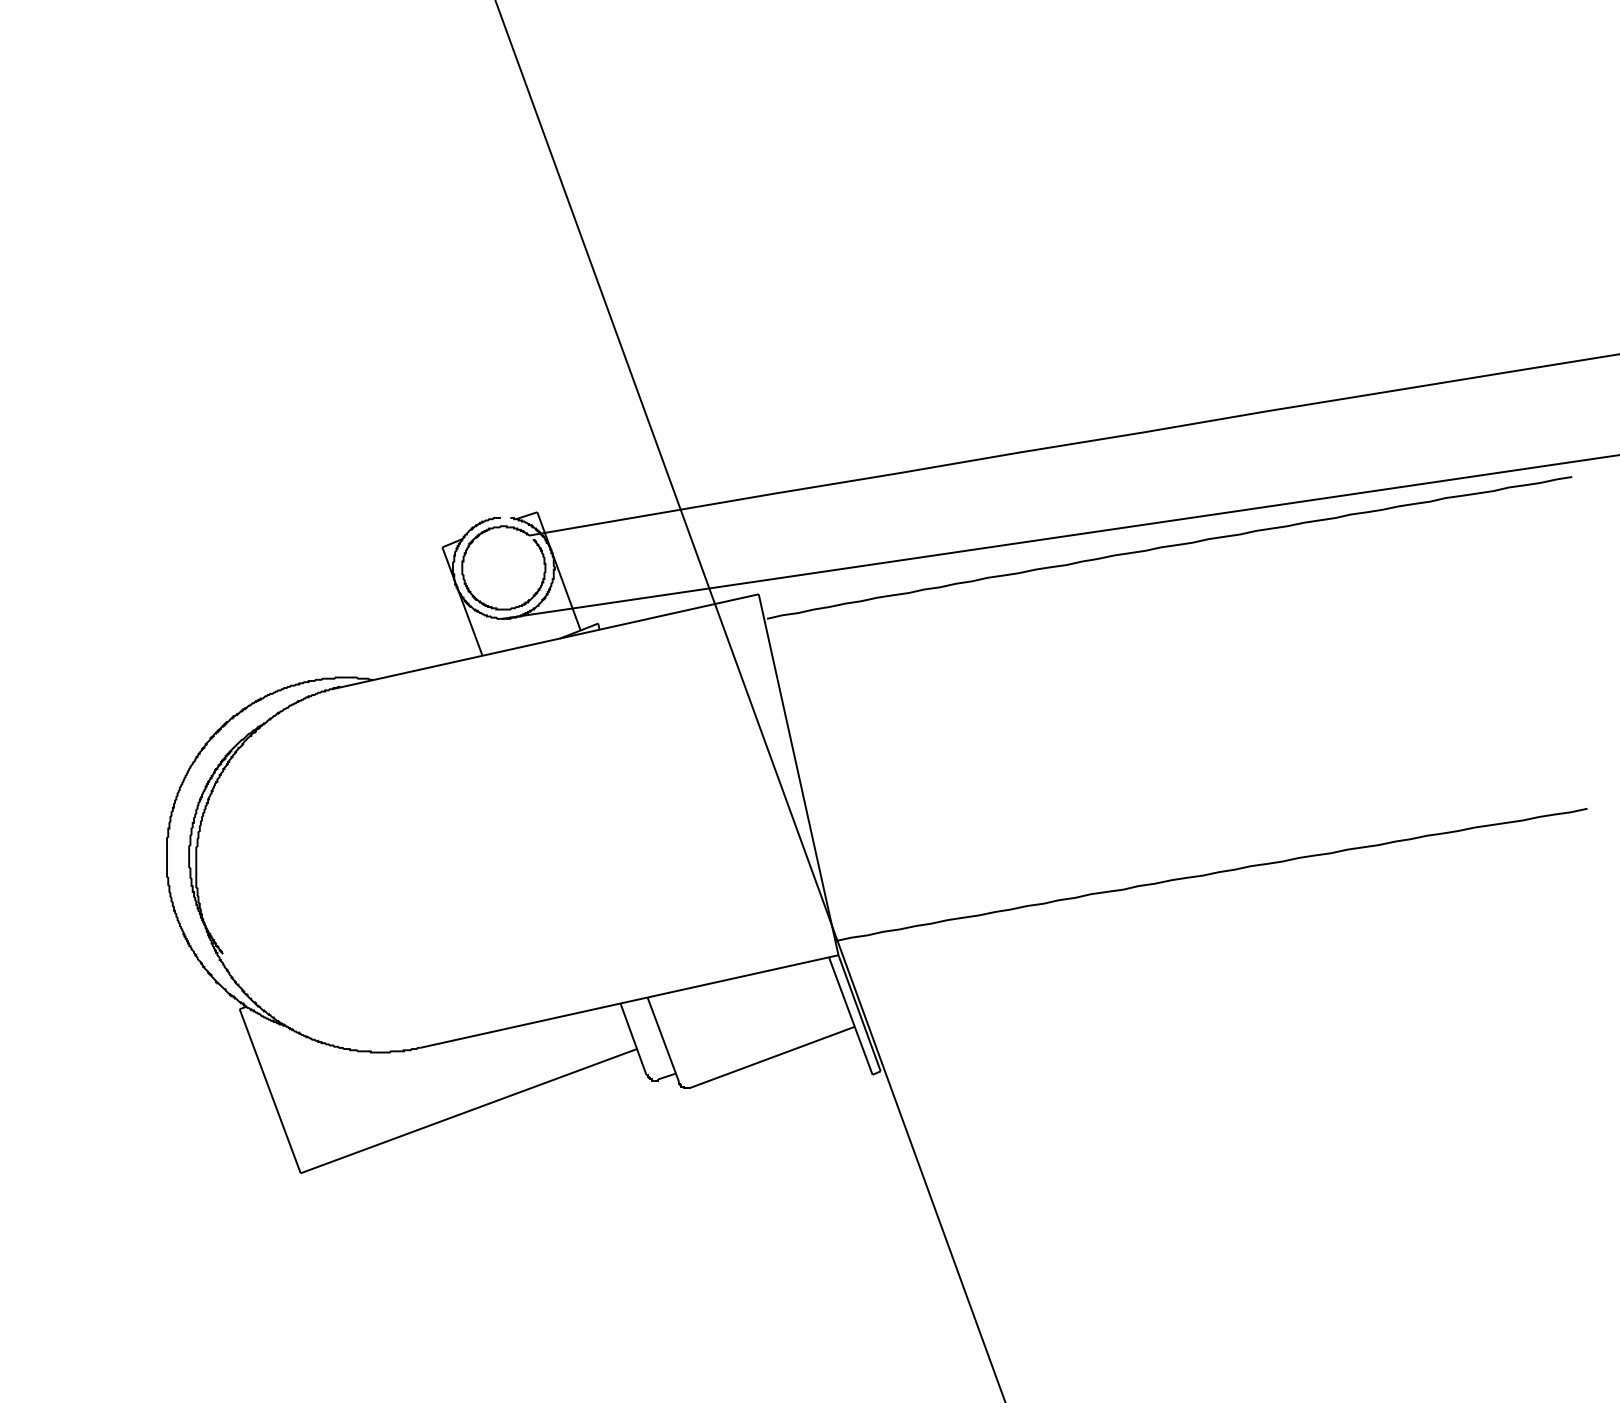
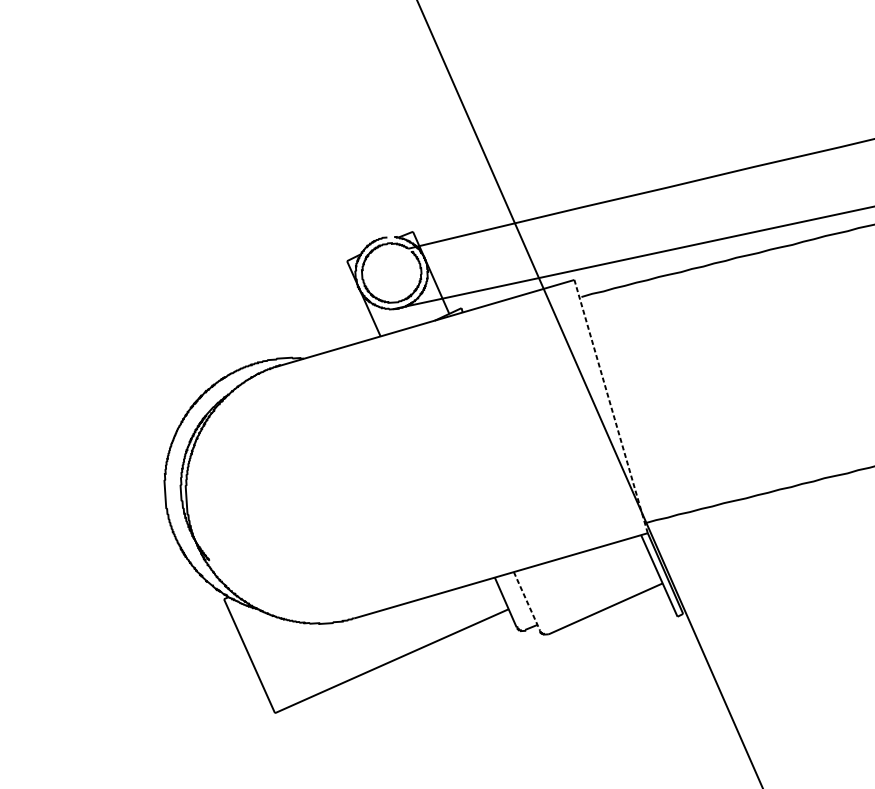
line: (798, 774) -> (611, 406), solid -> dashed
line: (663, 1040) -> (527, 601), solid -> dashed

